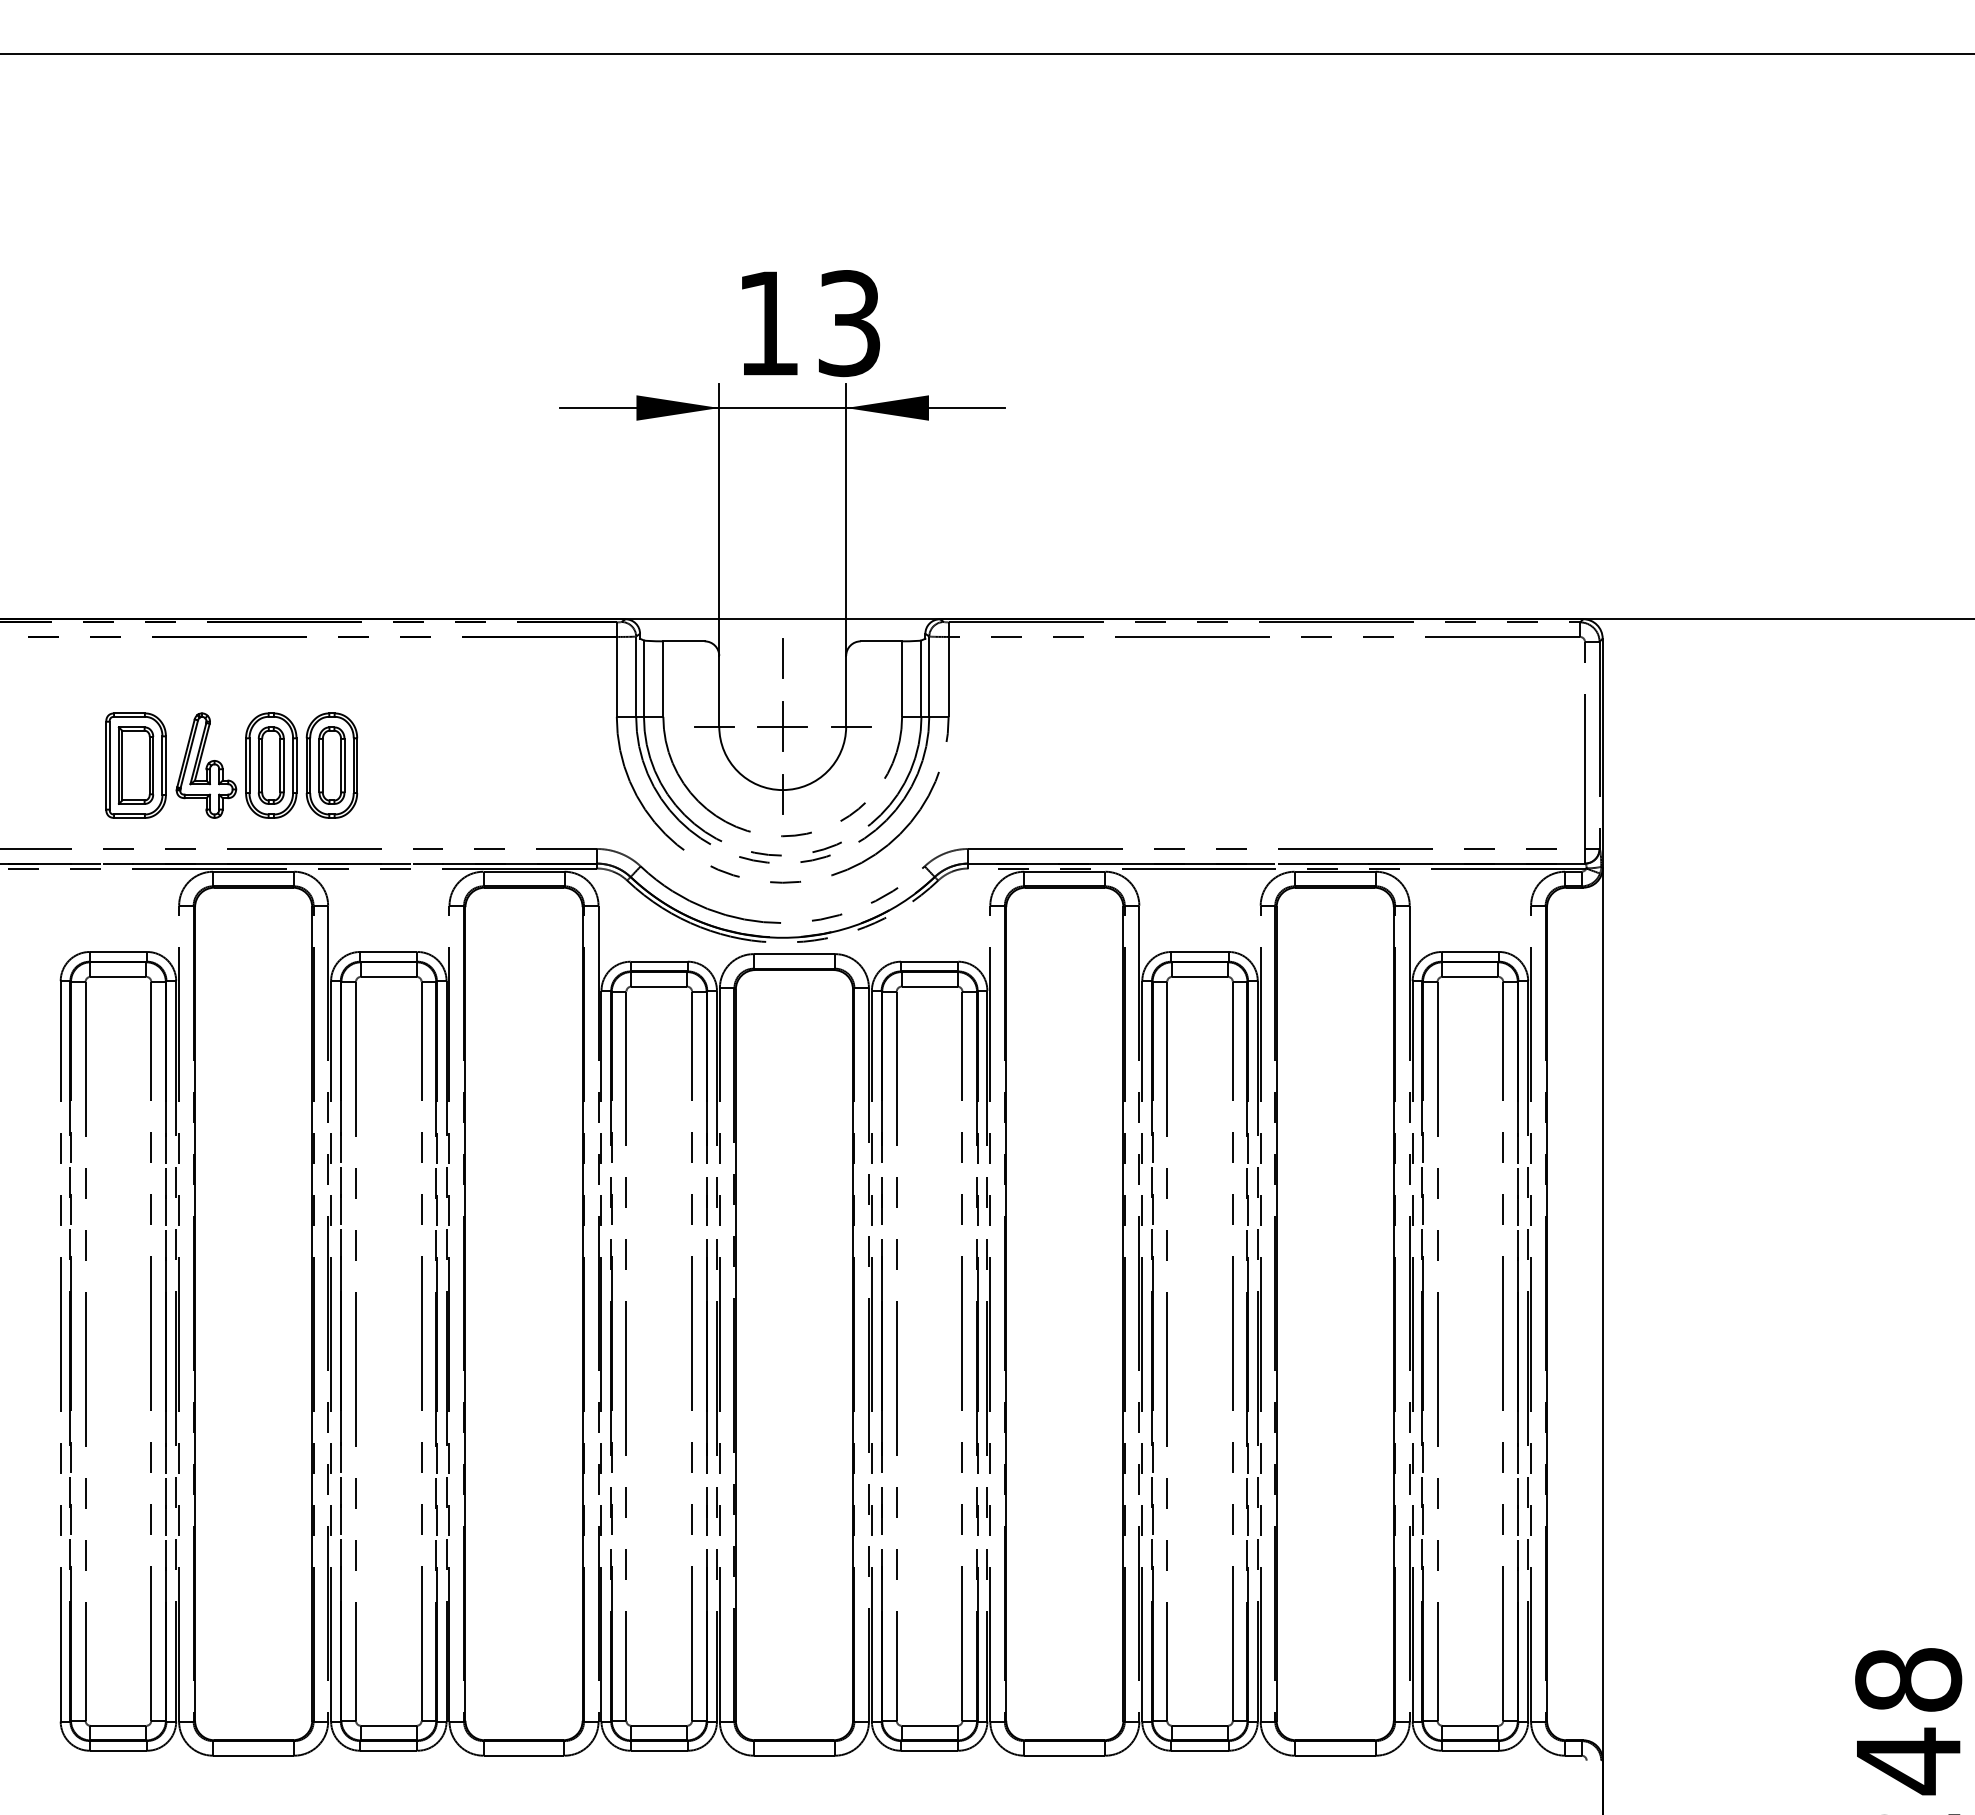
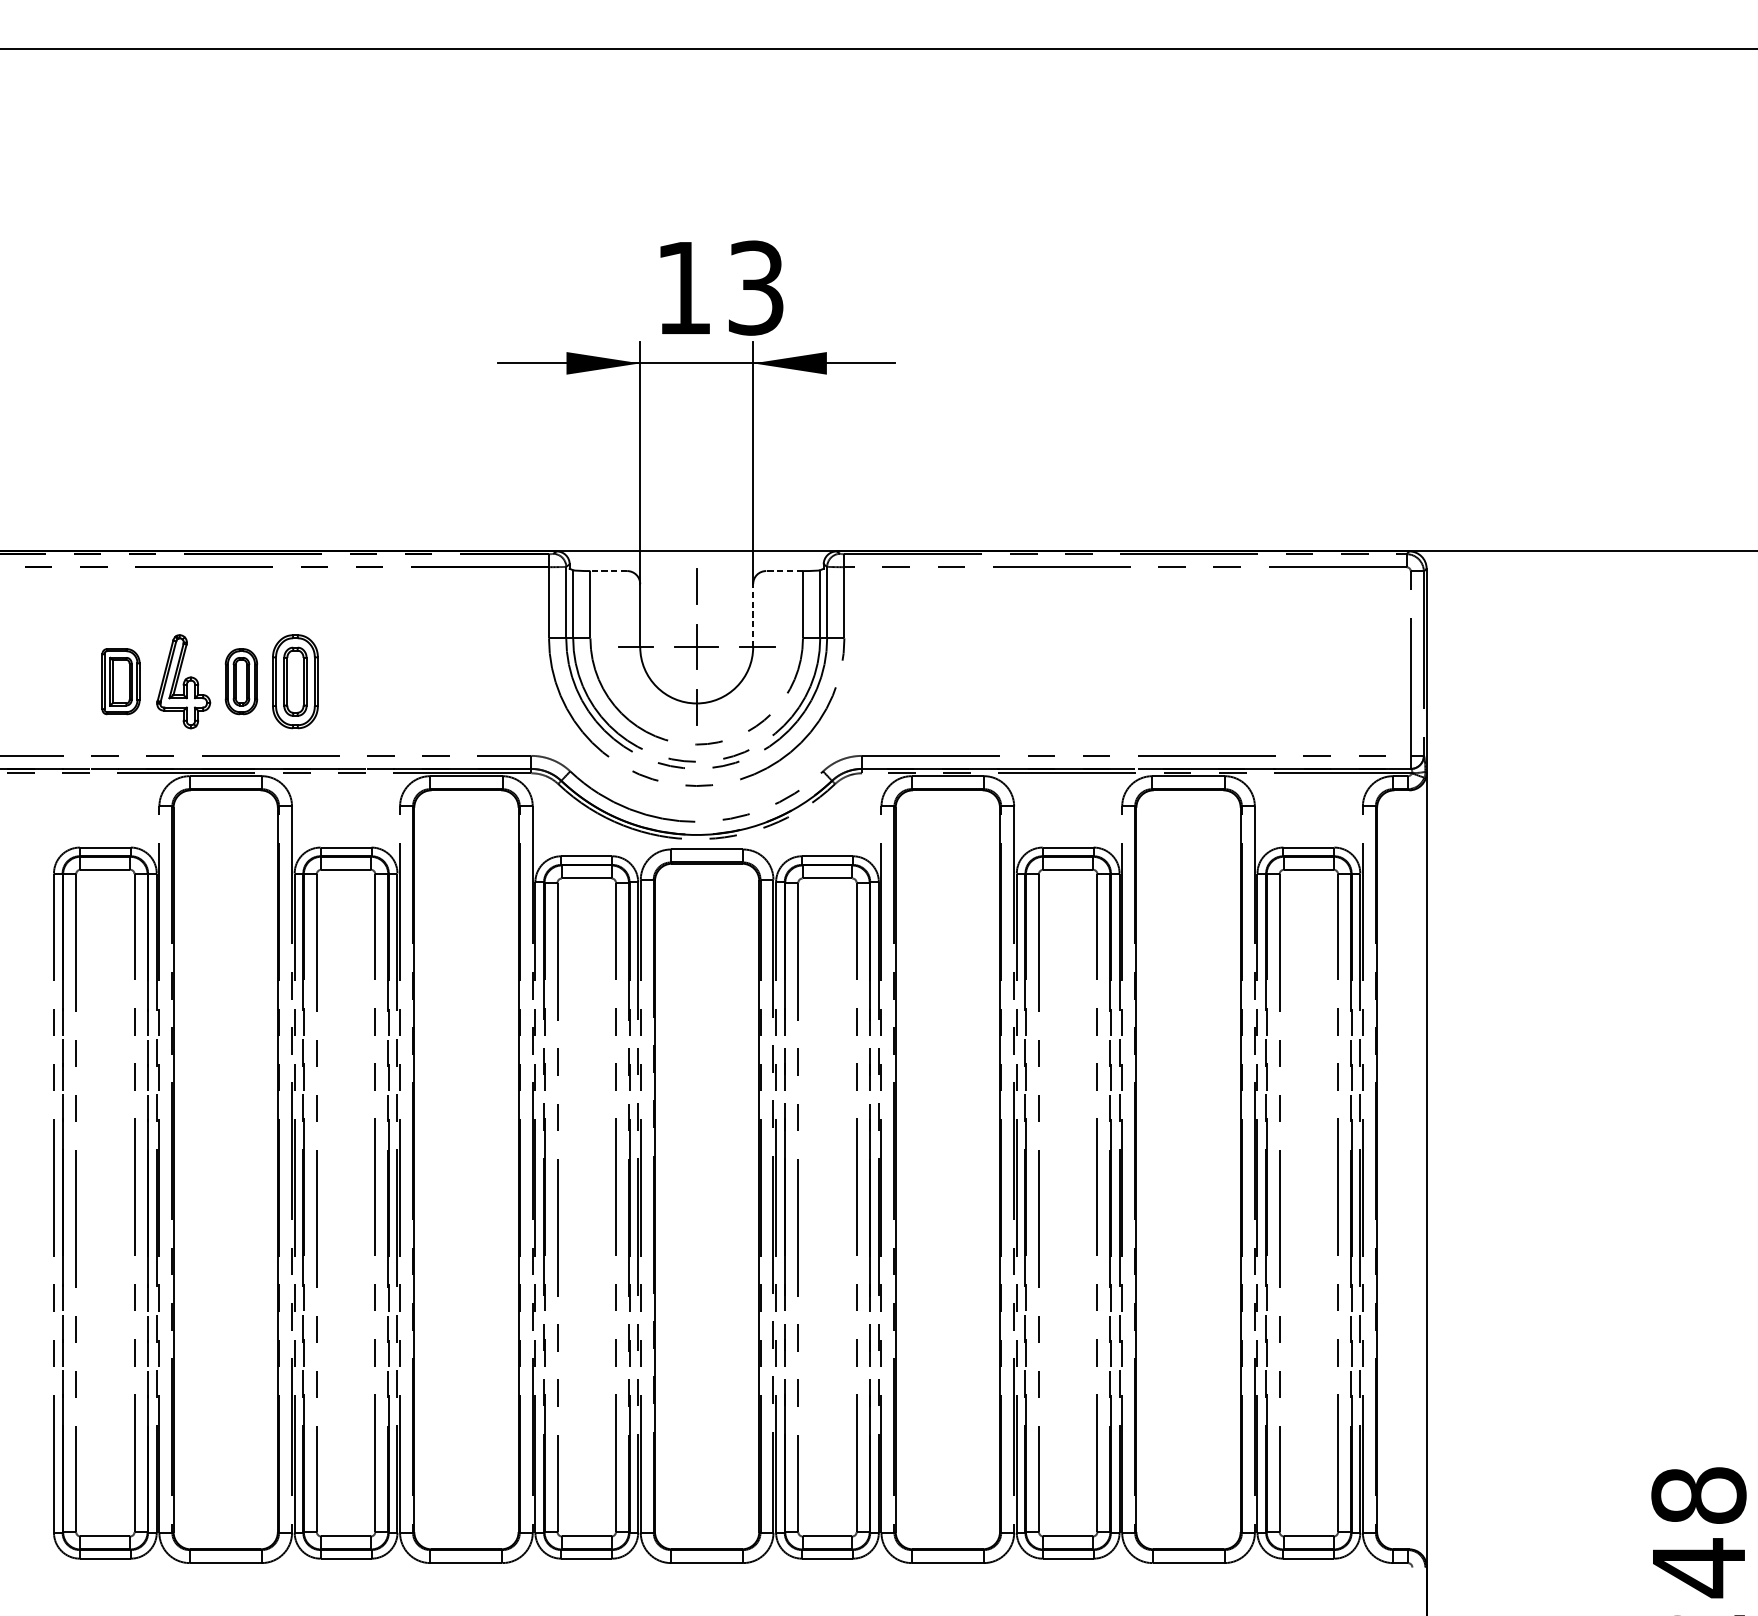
line: (683, 641) -> (608, 571), solid -> dashed
line: (881, 641) -> (784, 571), solid -> dashed
line: (846, 690) -> (753, 614), solid -> dashed
part: (135, 765) -> (120, 681), size x0.7
part: (271, 765) -> (241, 681), size x0.7

